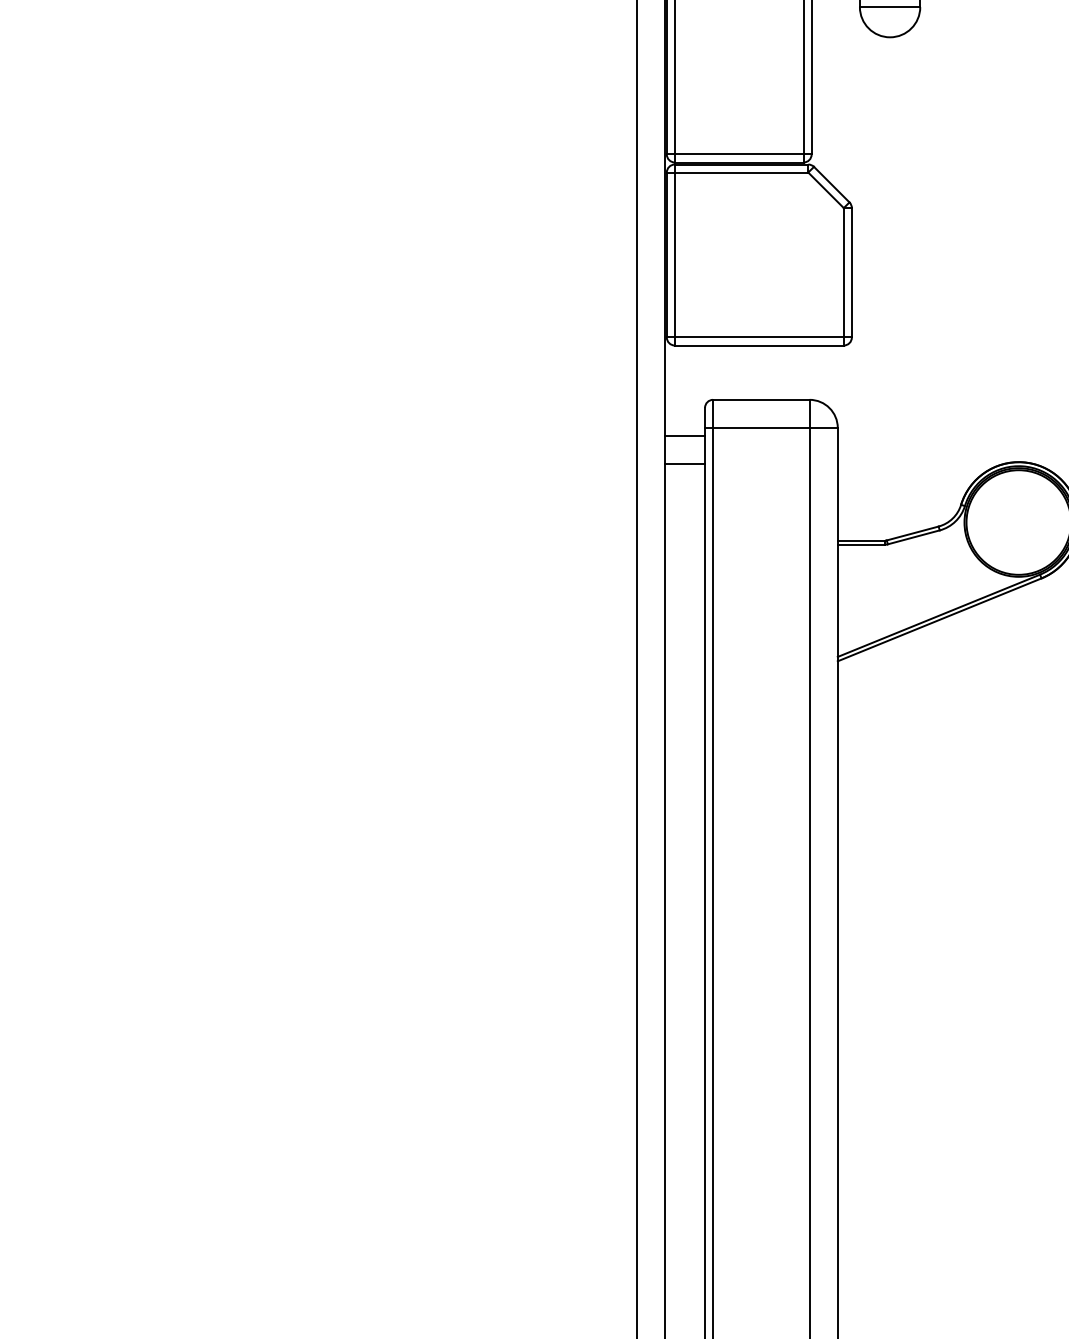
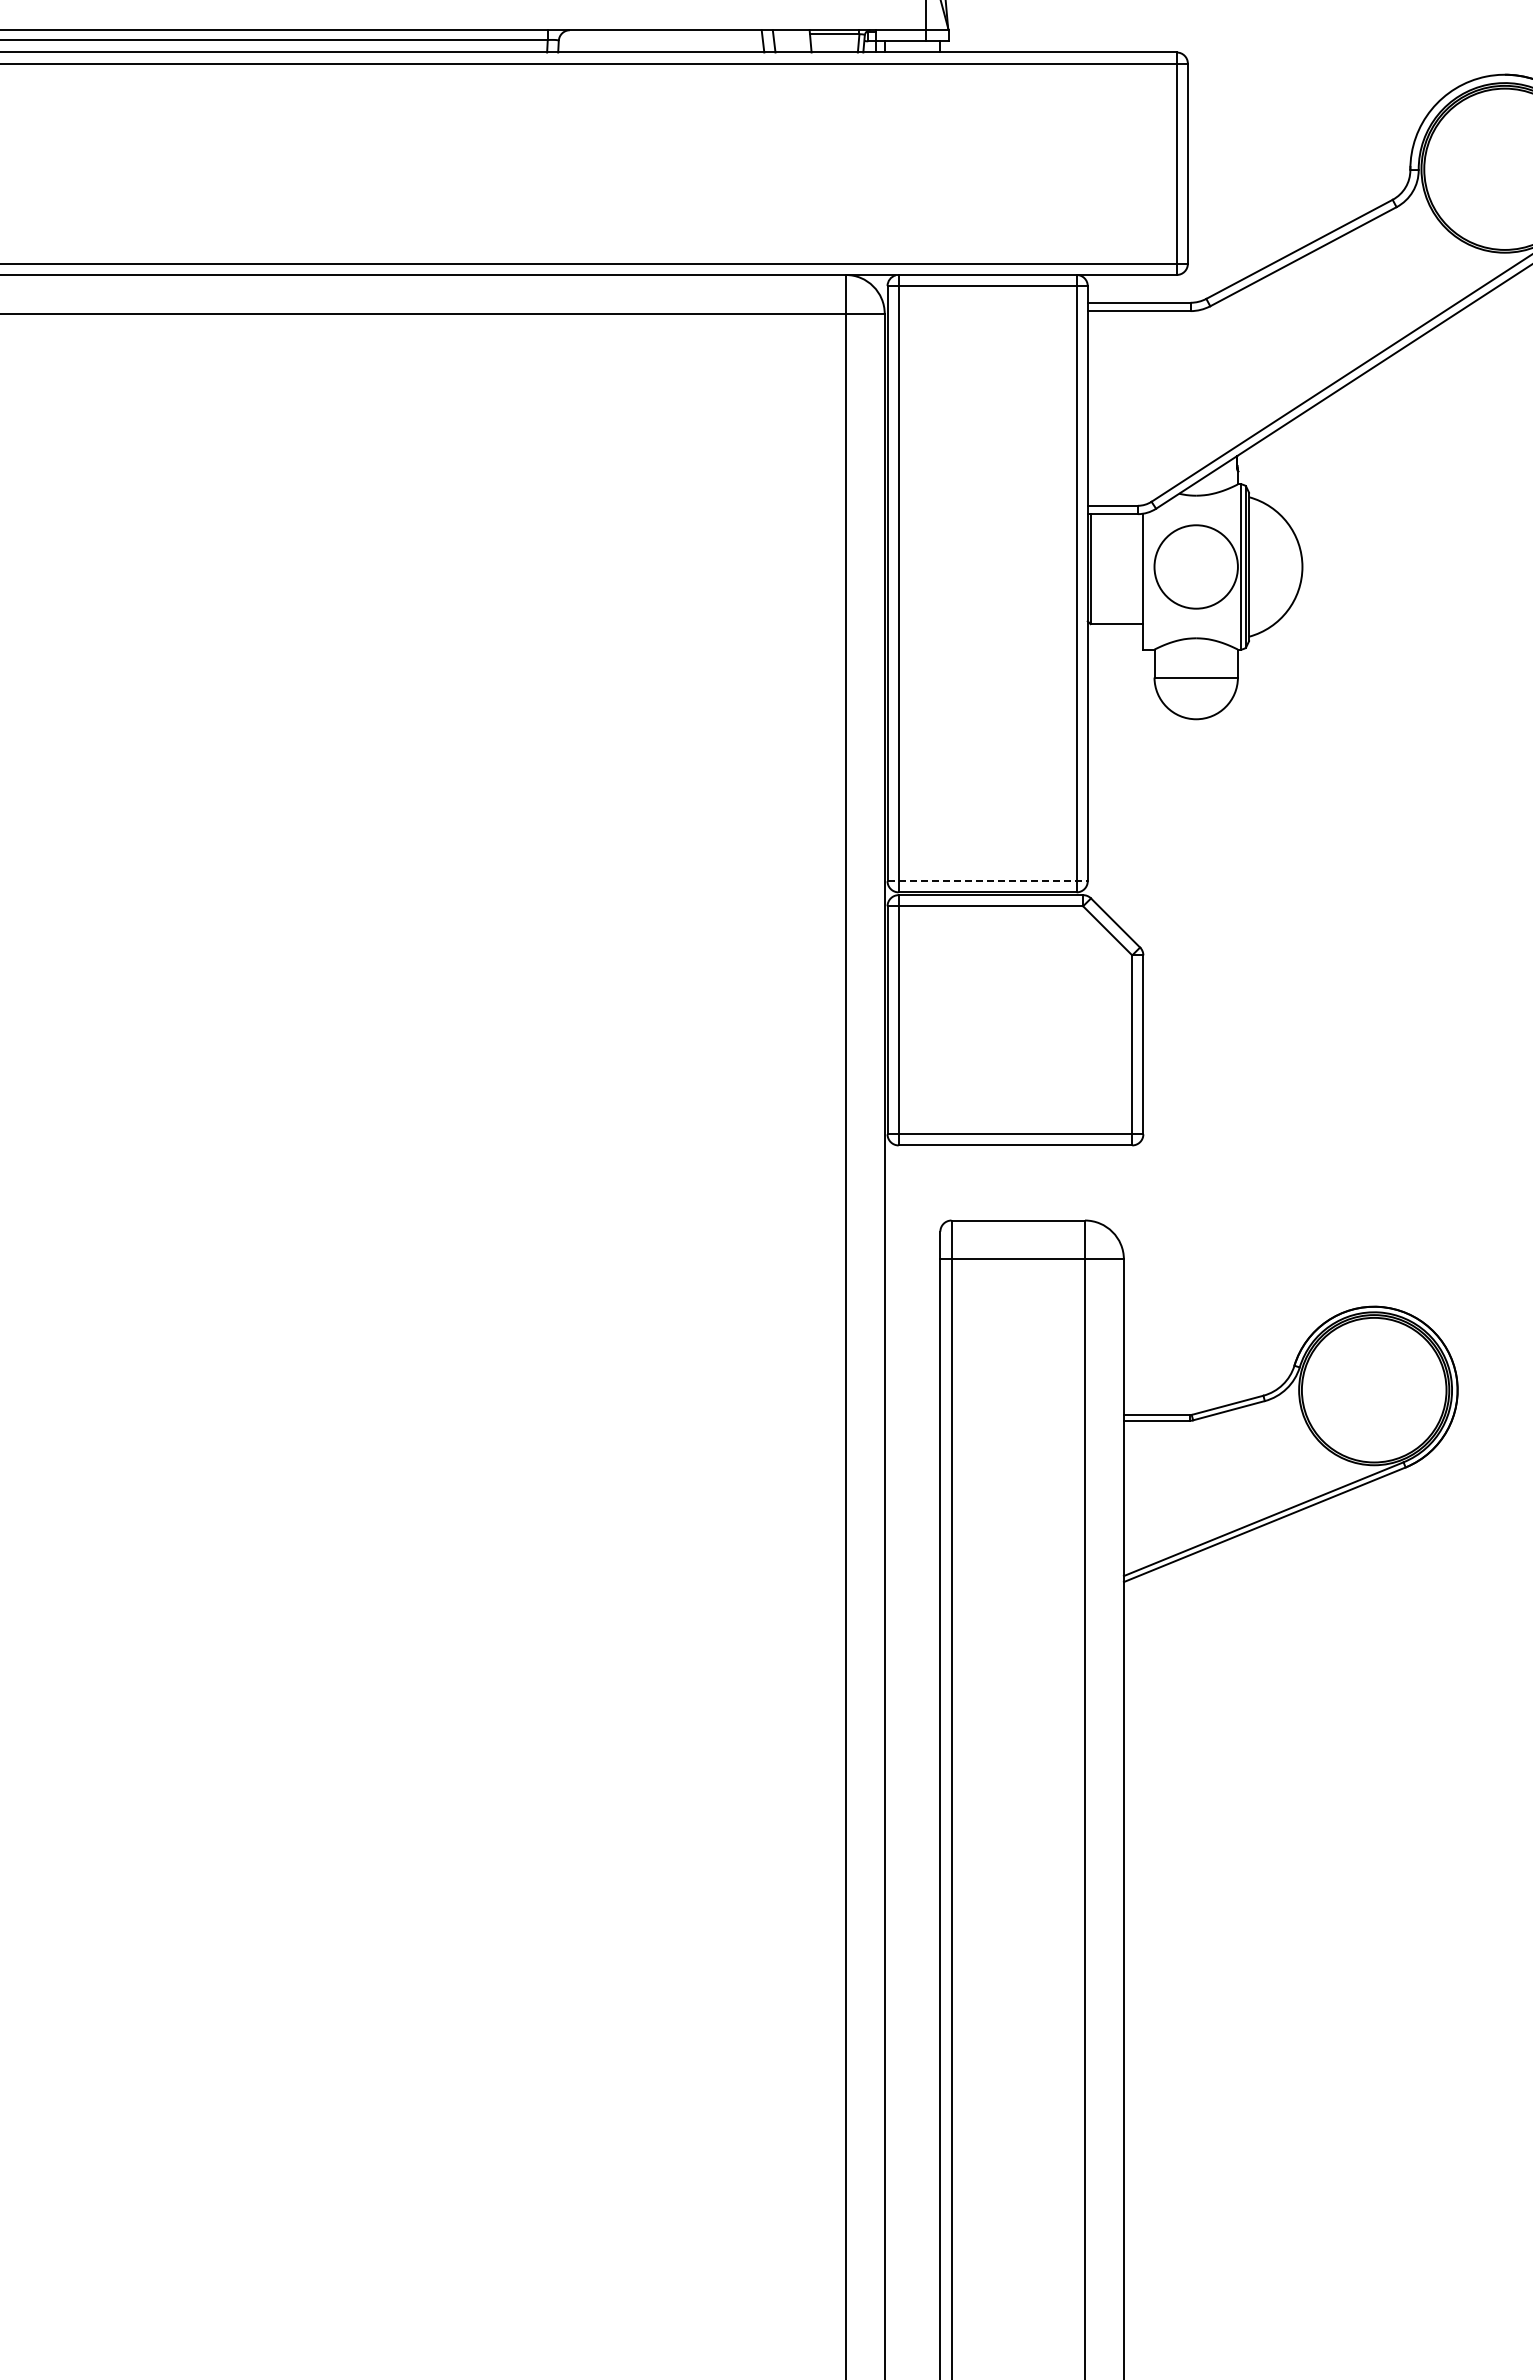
line: (739, 154) -> (988, 881), solid -> dashed
line: (684, 435) -> (912, 1270), removed
line: (684, 464) -> (912, 1309), removed

